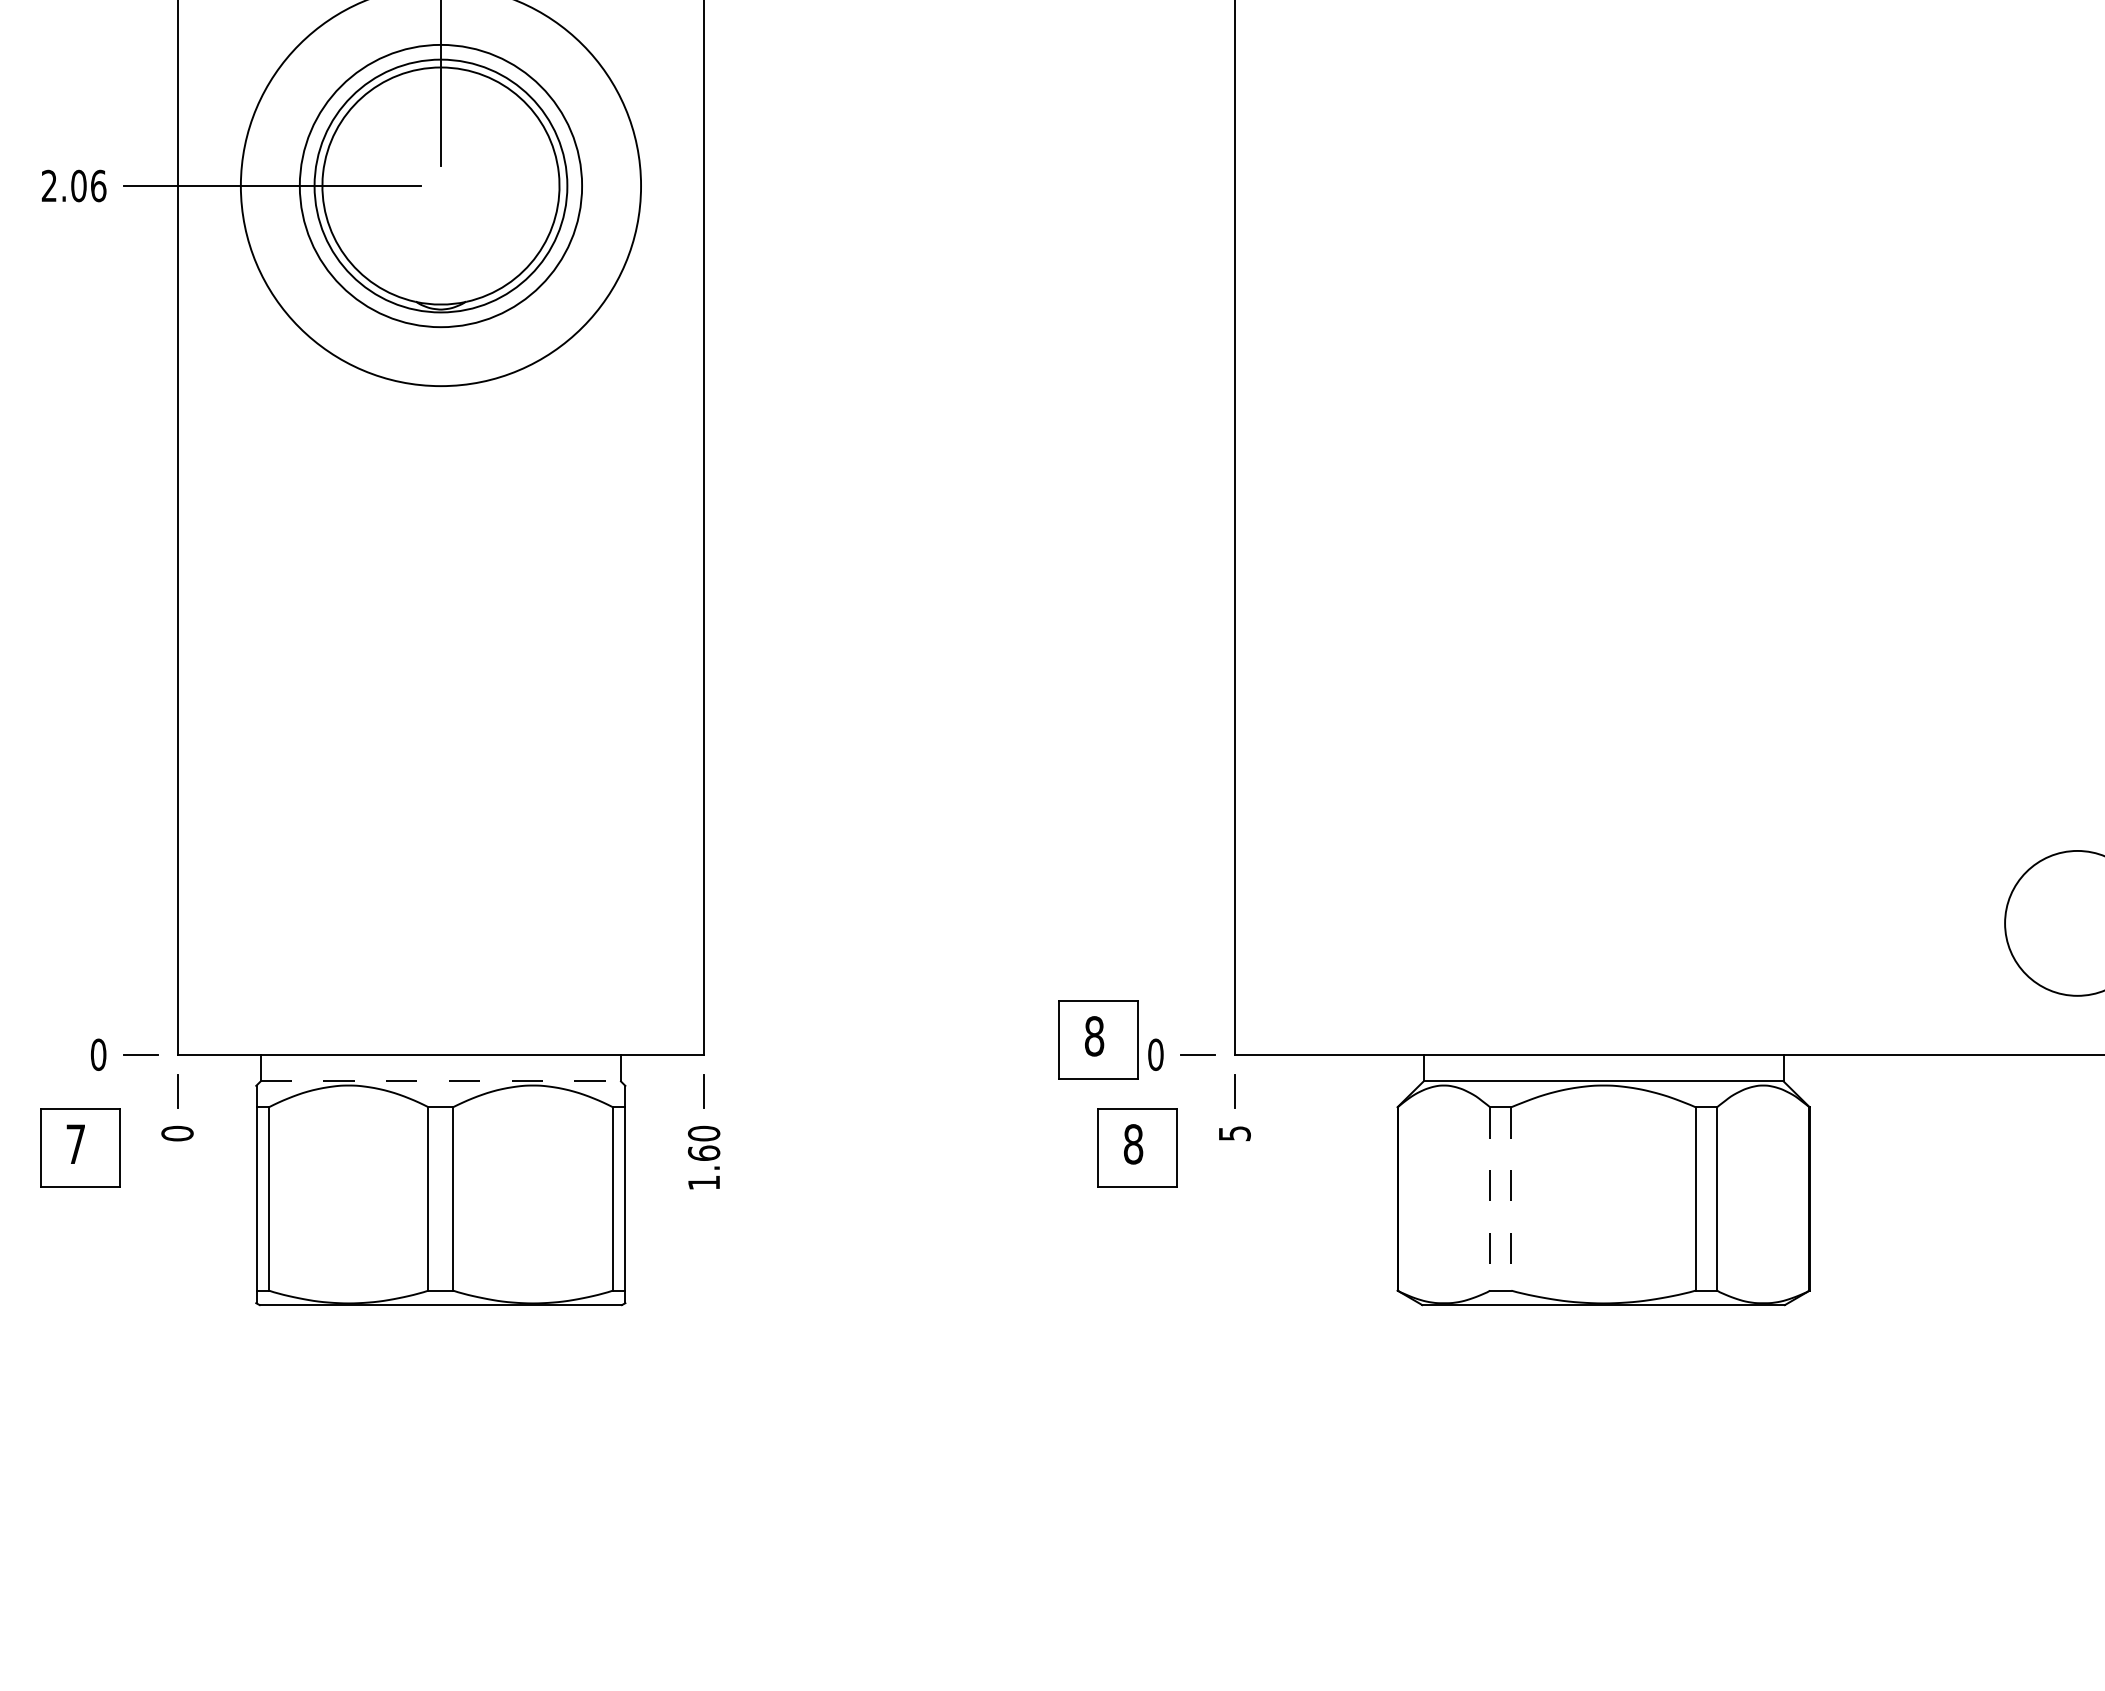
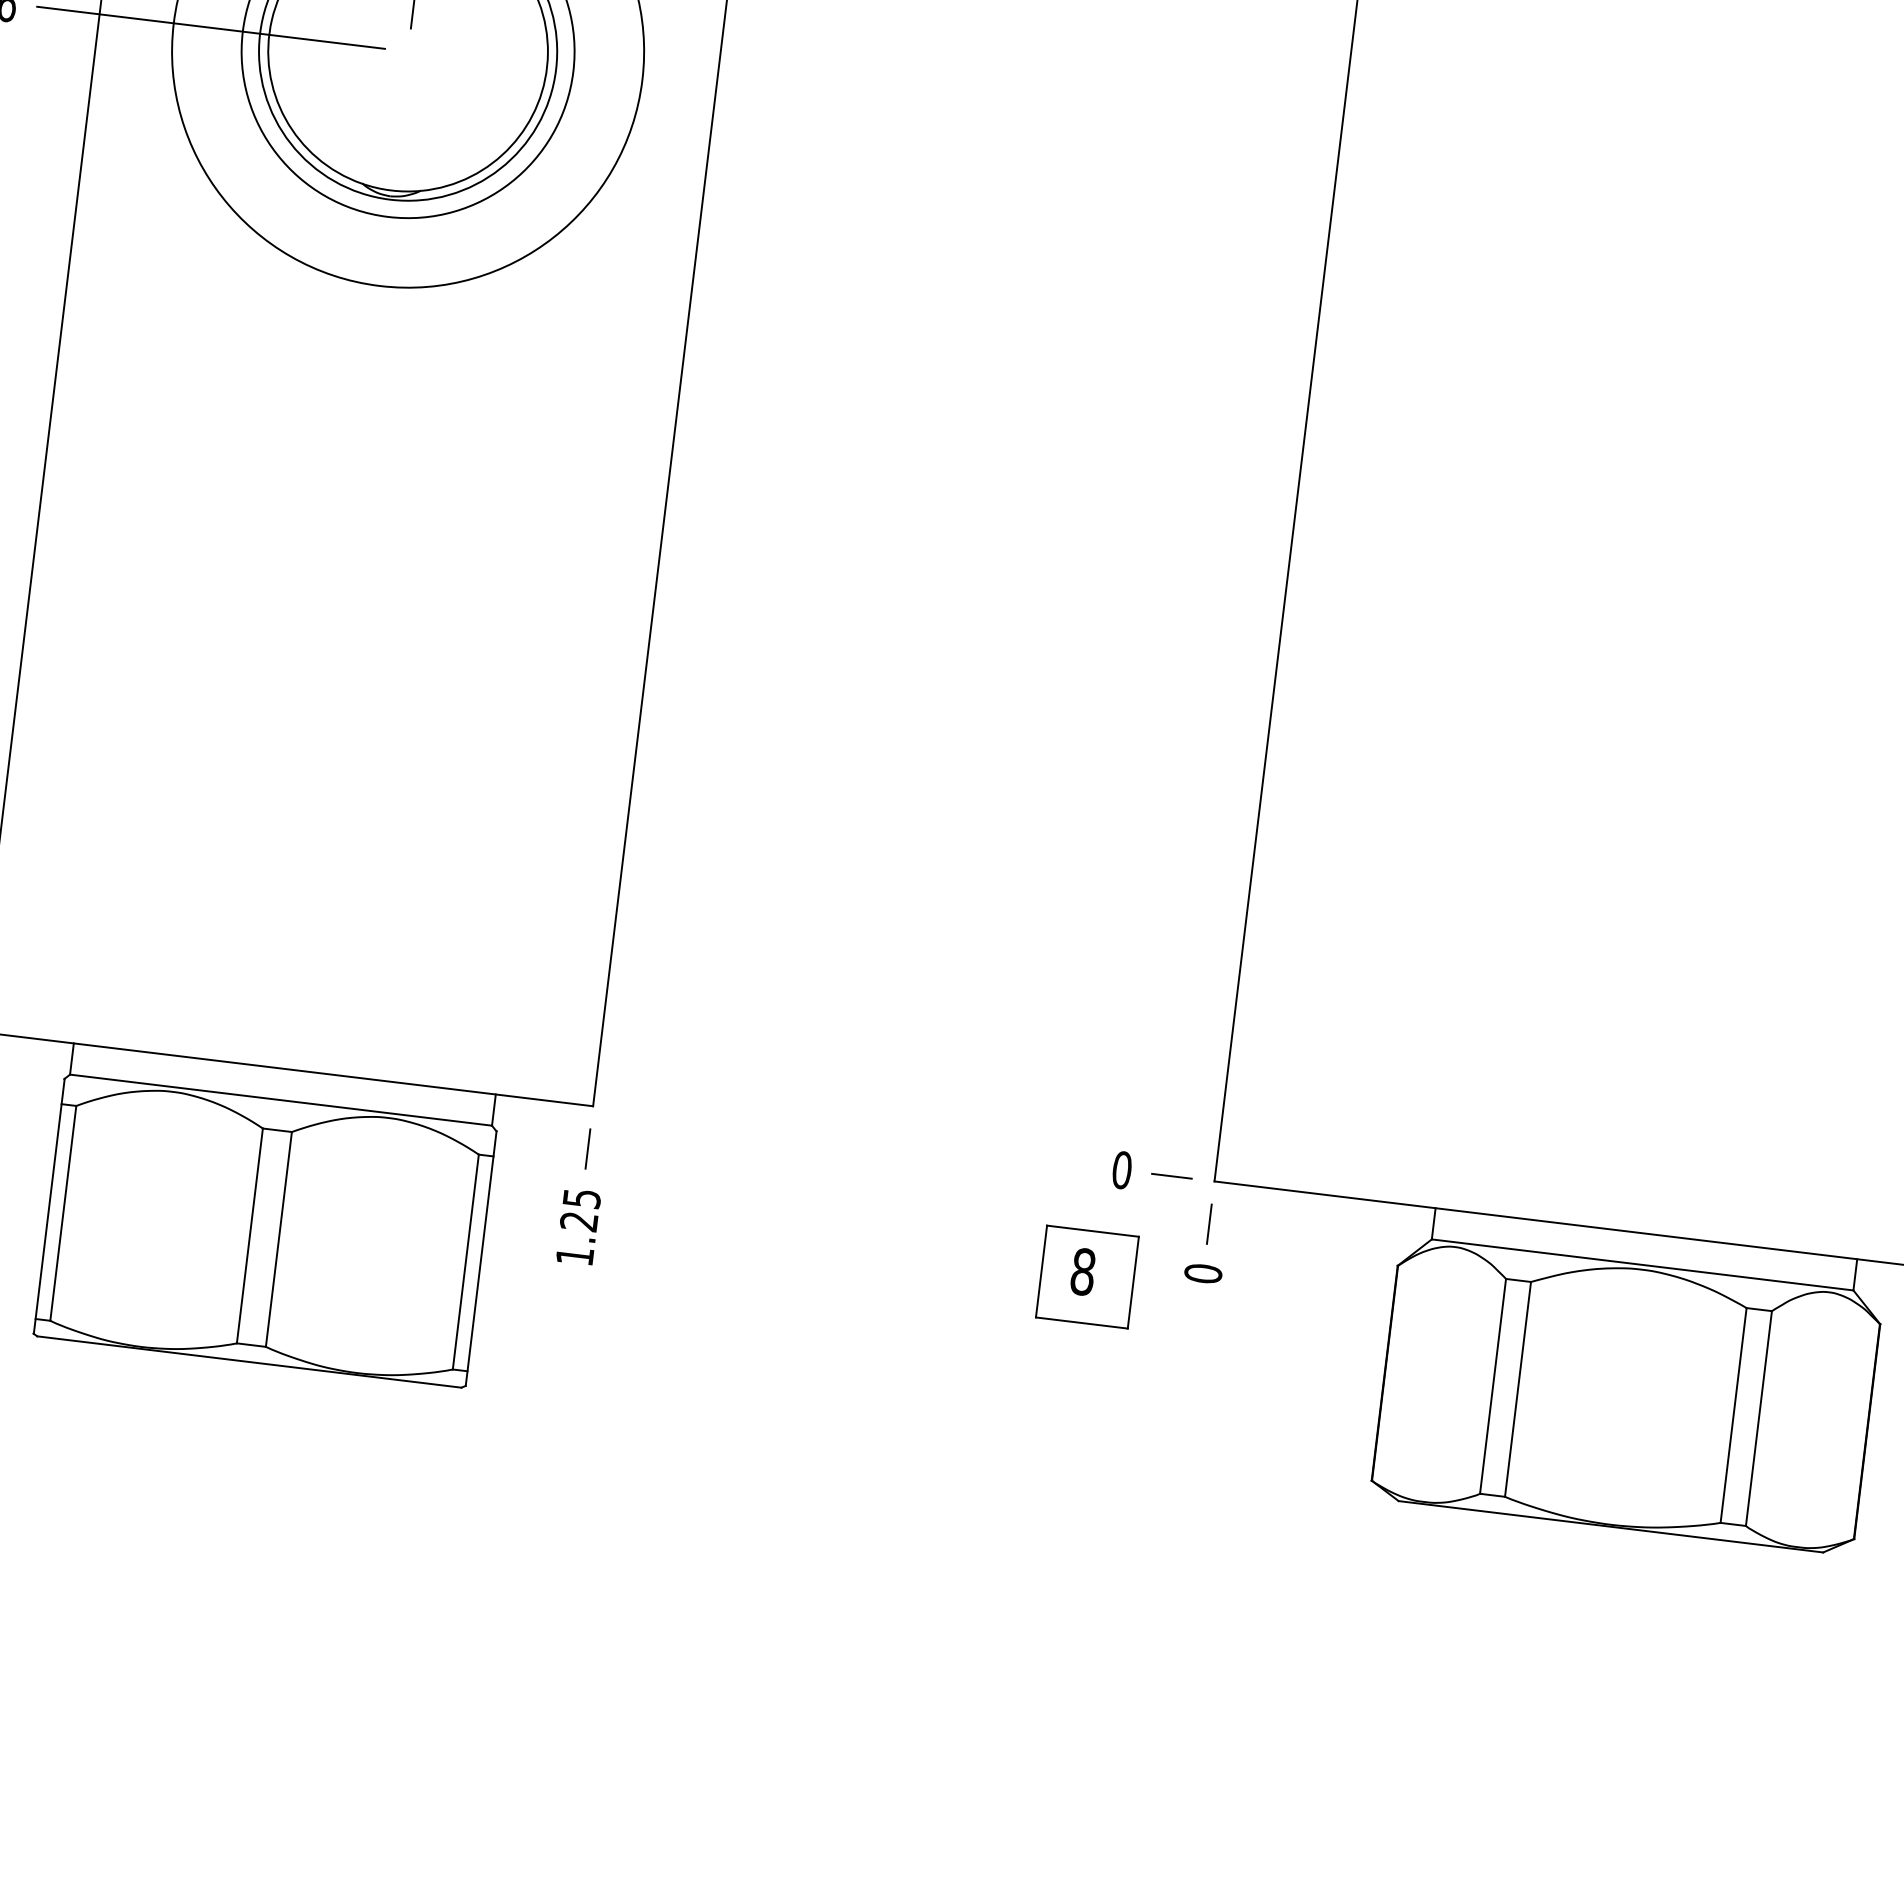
part: (1098, 1039) -> (1057, 1144), removed
line: (441, 1081) -> (281, 1100), dashed -> solid
text: (1234, 1133) -> (1203, 1273), 5 -> 0
text: (703, 1142) -> (579, 1208), 1.60 -> 1.25
line: (1490, 1198) -> (1493, 1385), dashed -> solid
line: (1511, 1198) -> (1518, 1388), dashed -> solid

